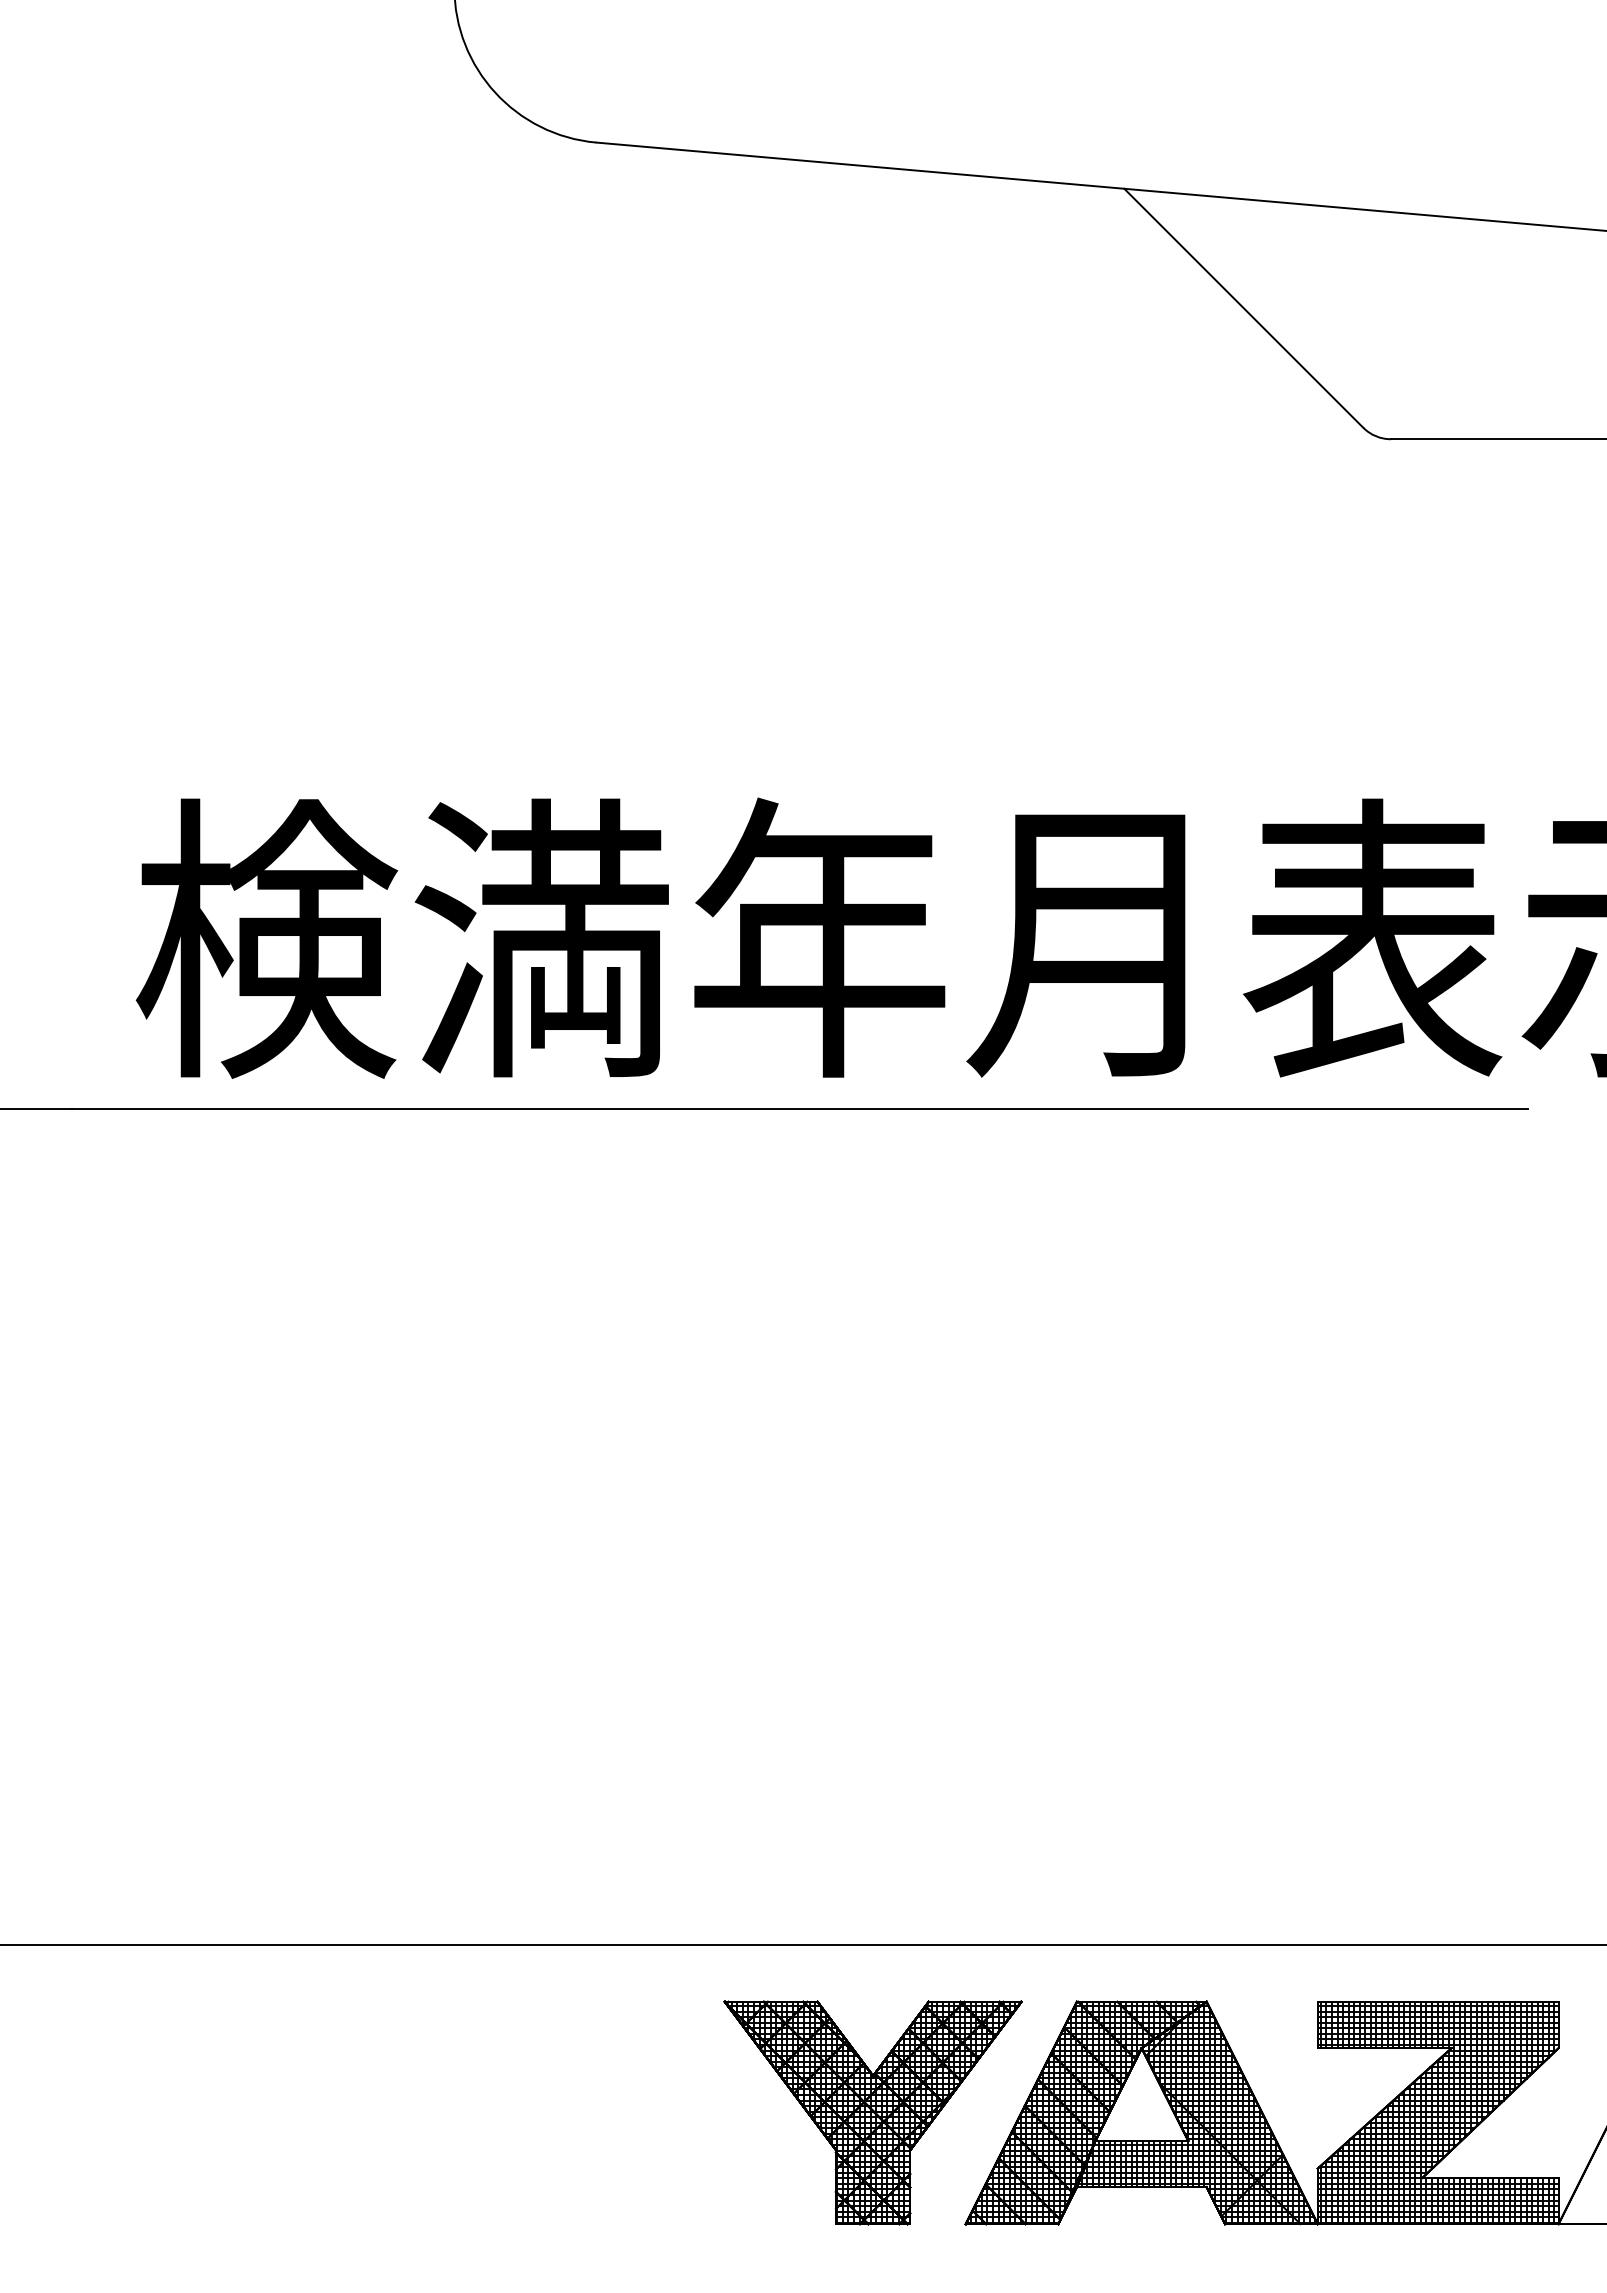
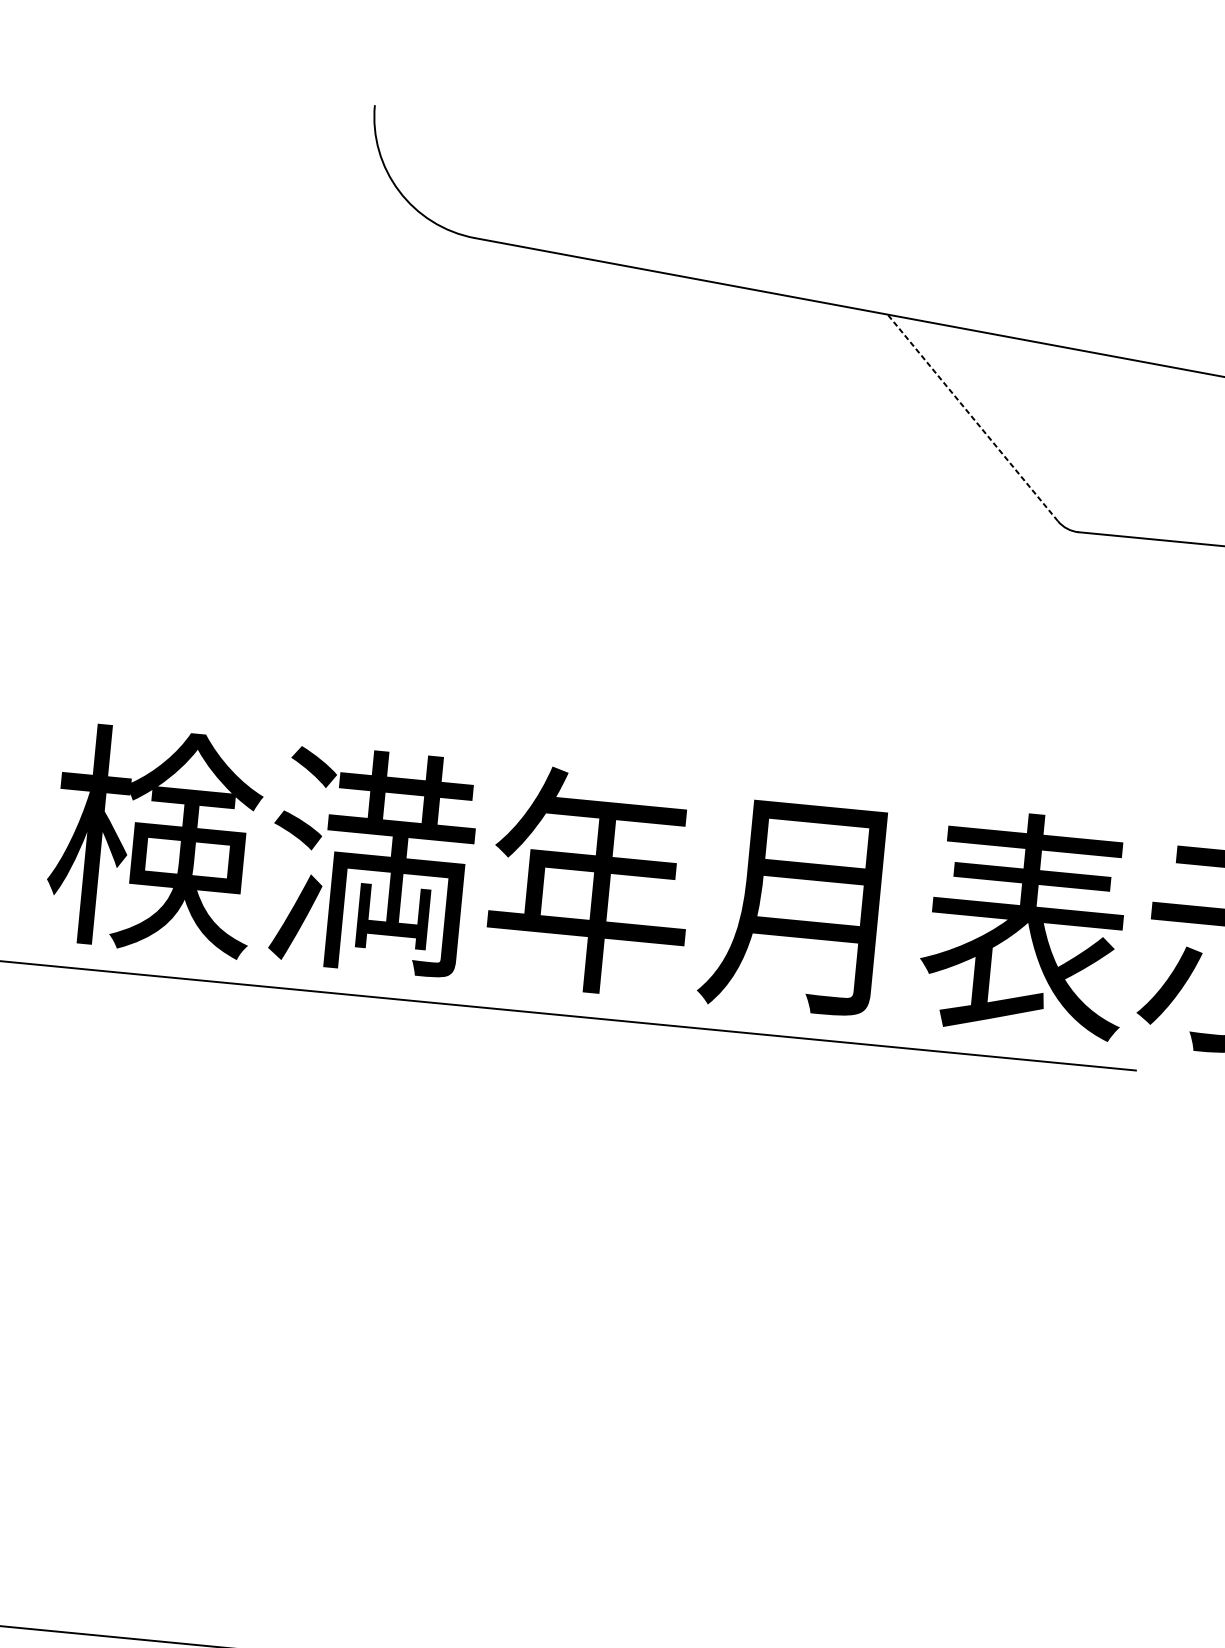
line: (1243, 307) -> (972, 417), solid -> dashed

